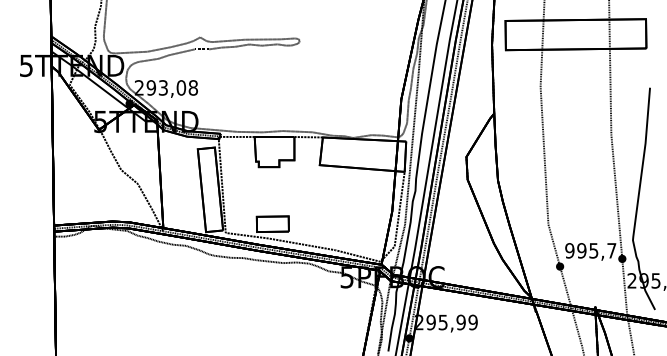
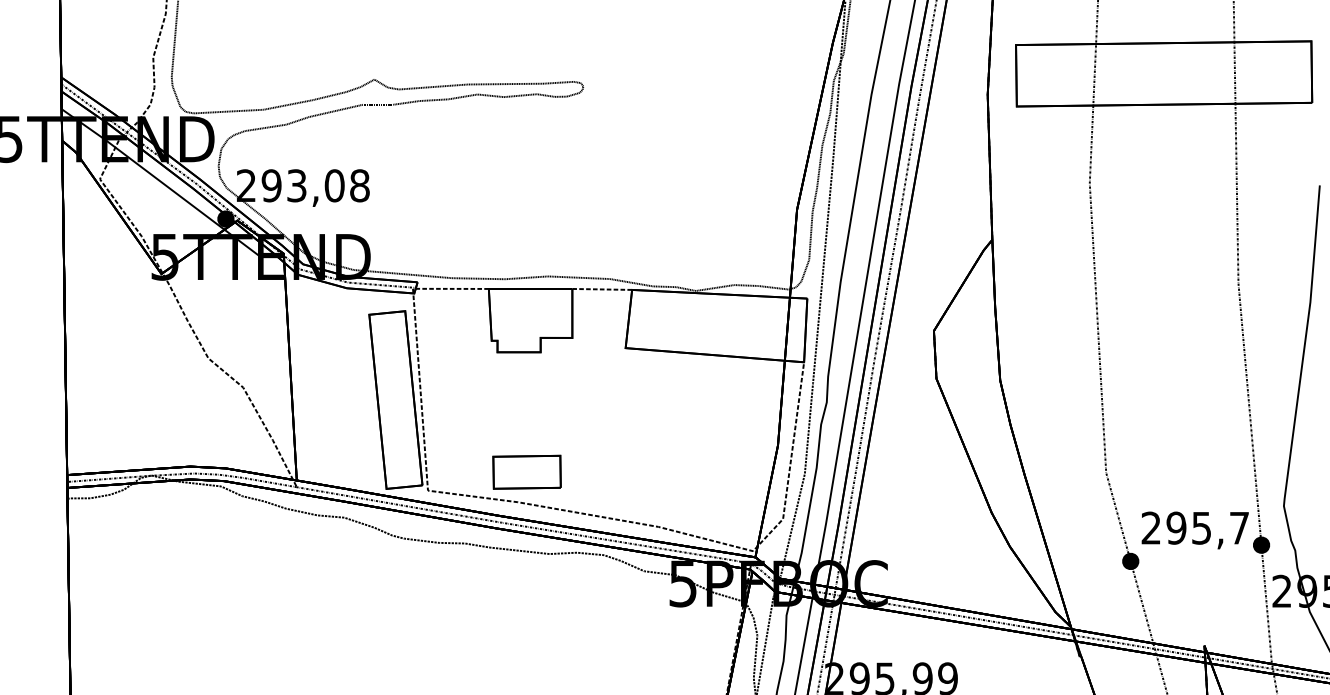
text: (569, 250) -> (1150, 527), 995,7 -> 295,7

